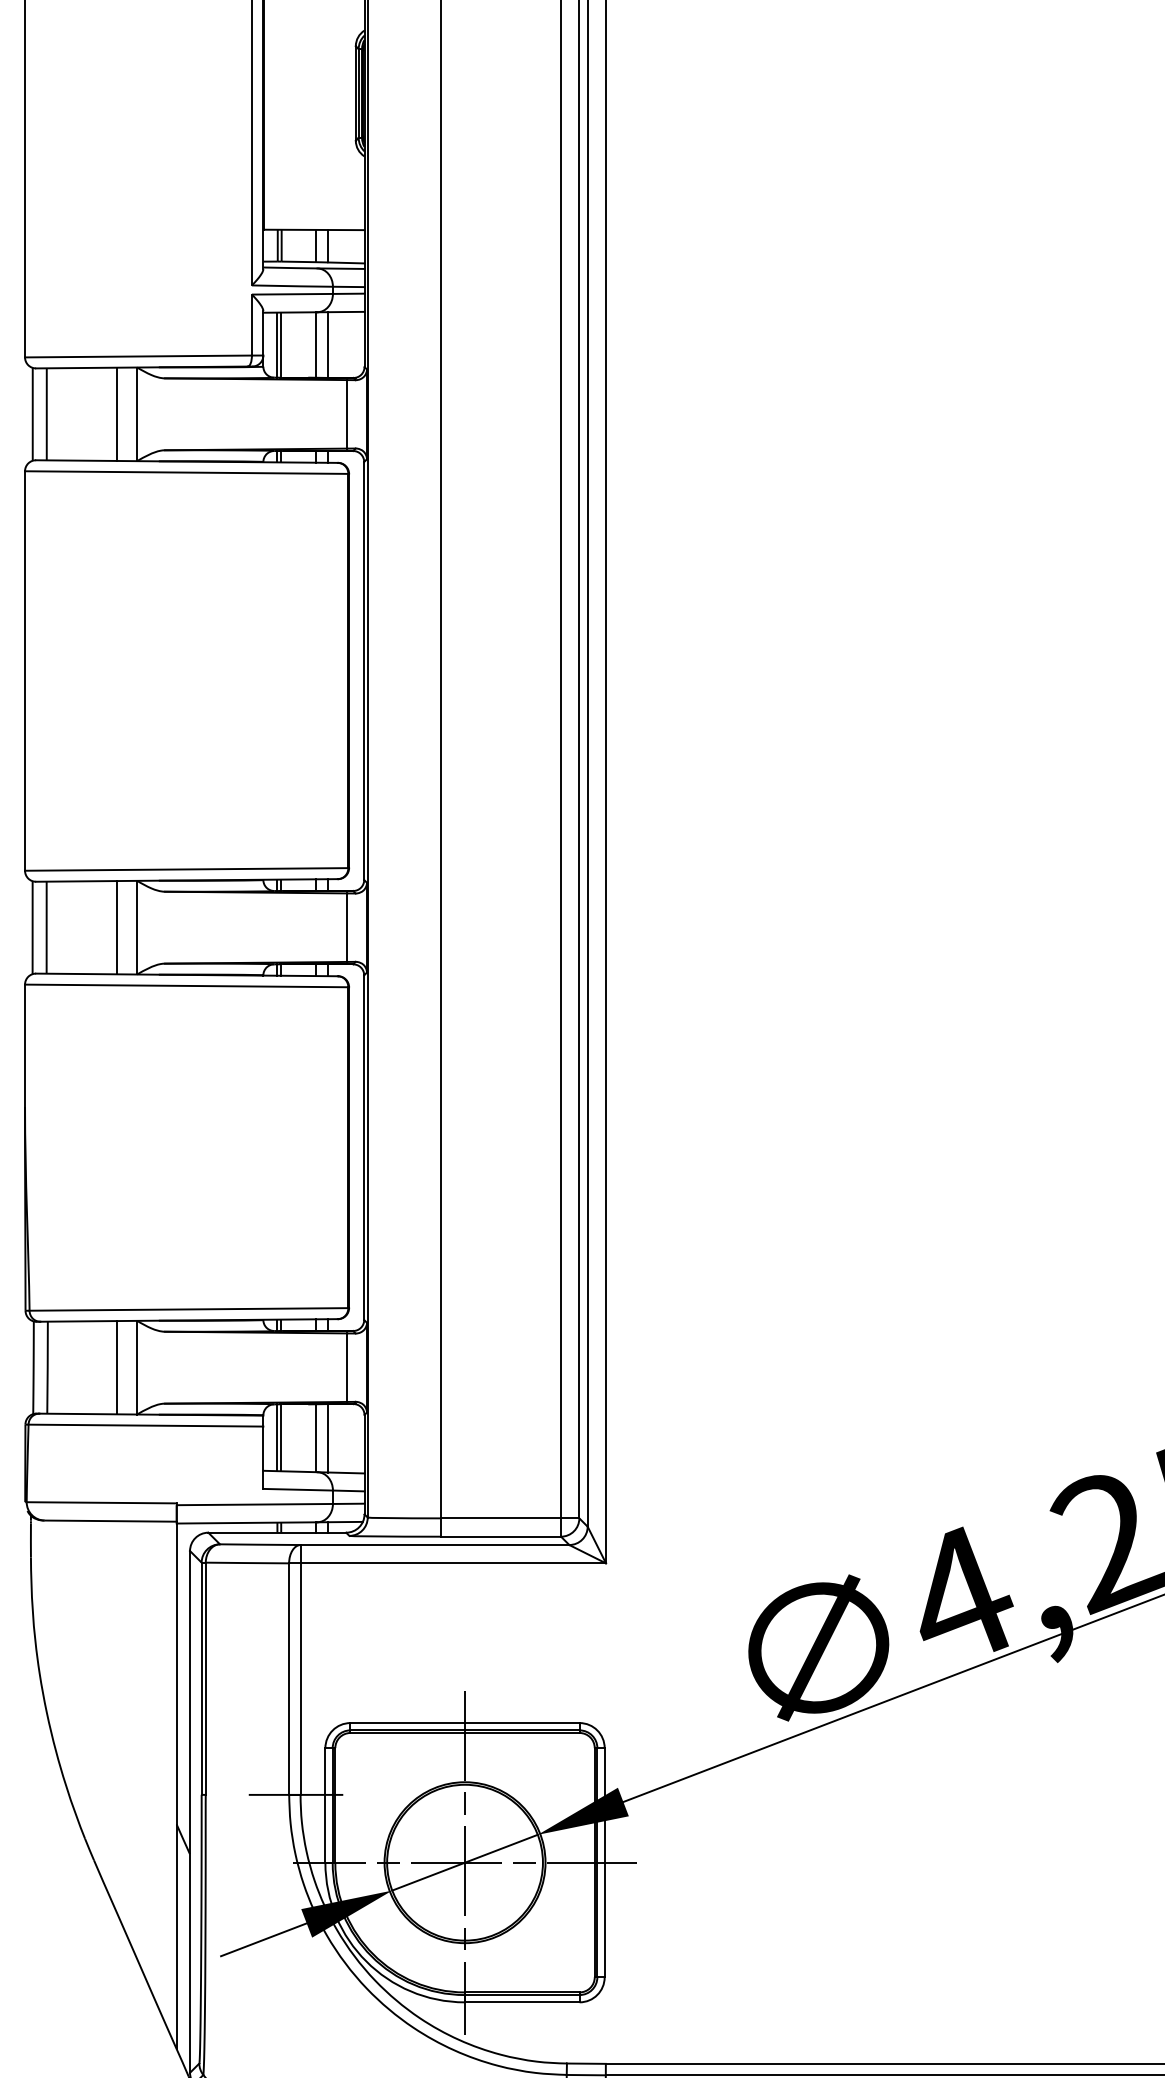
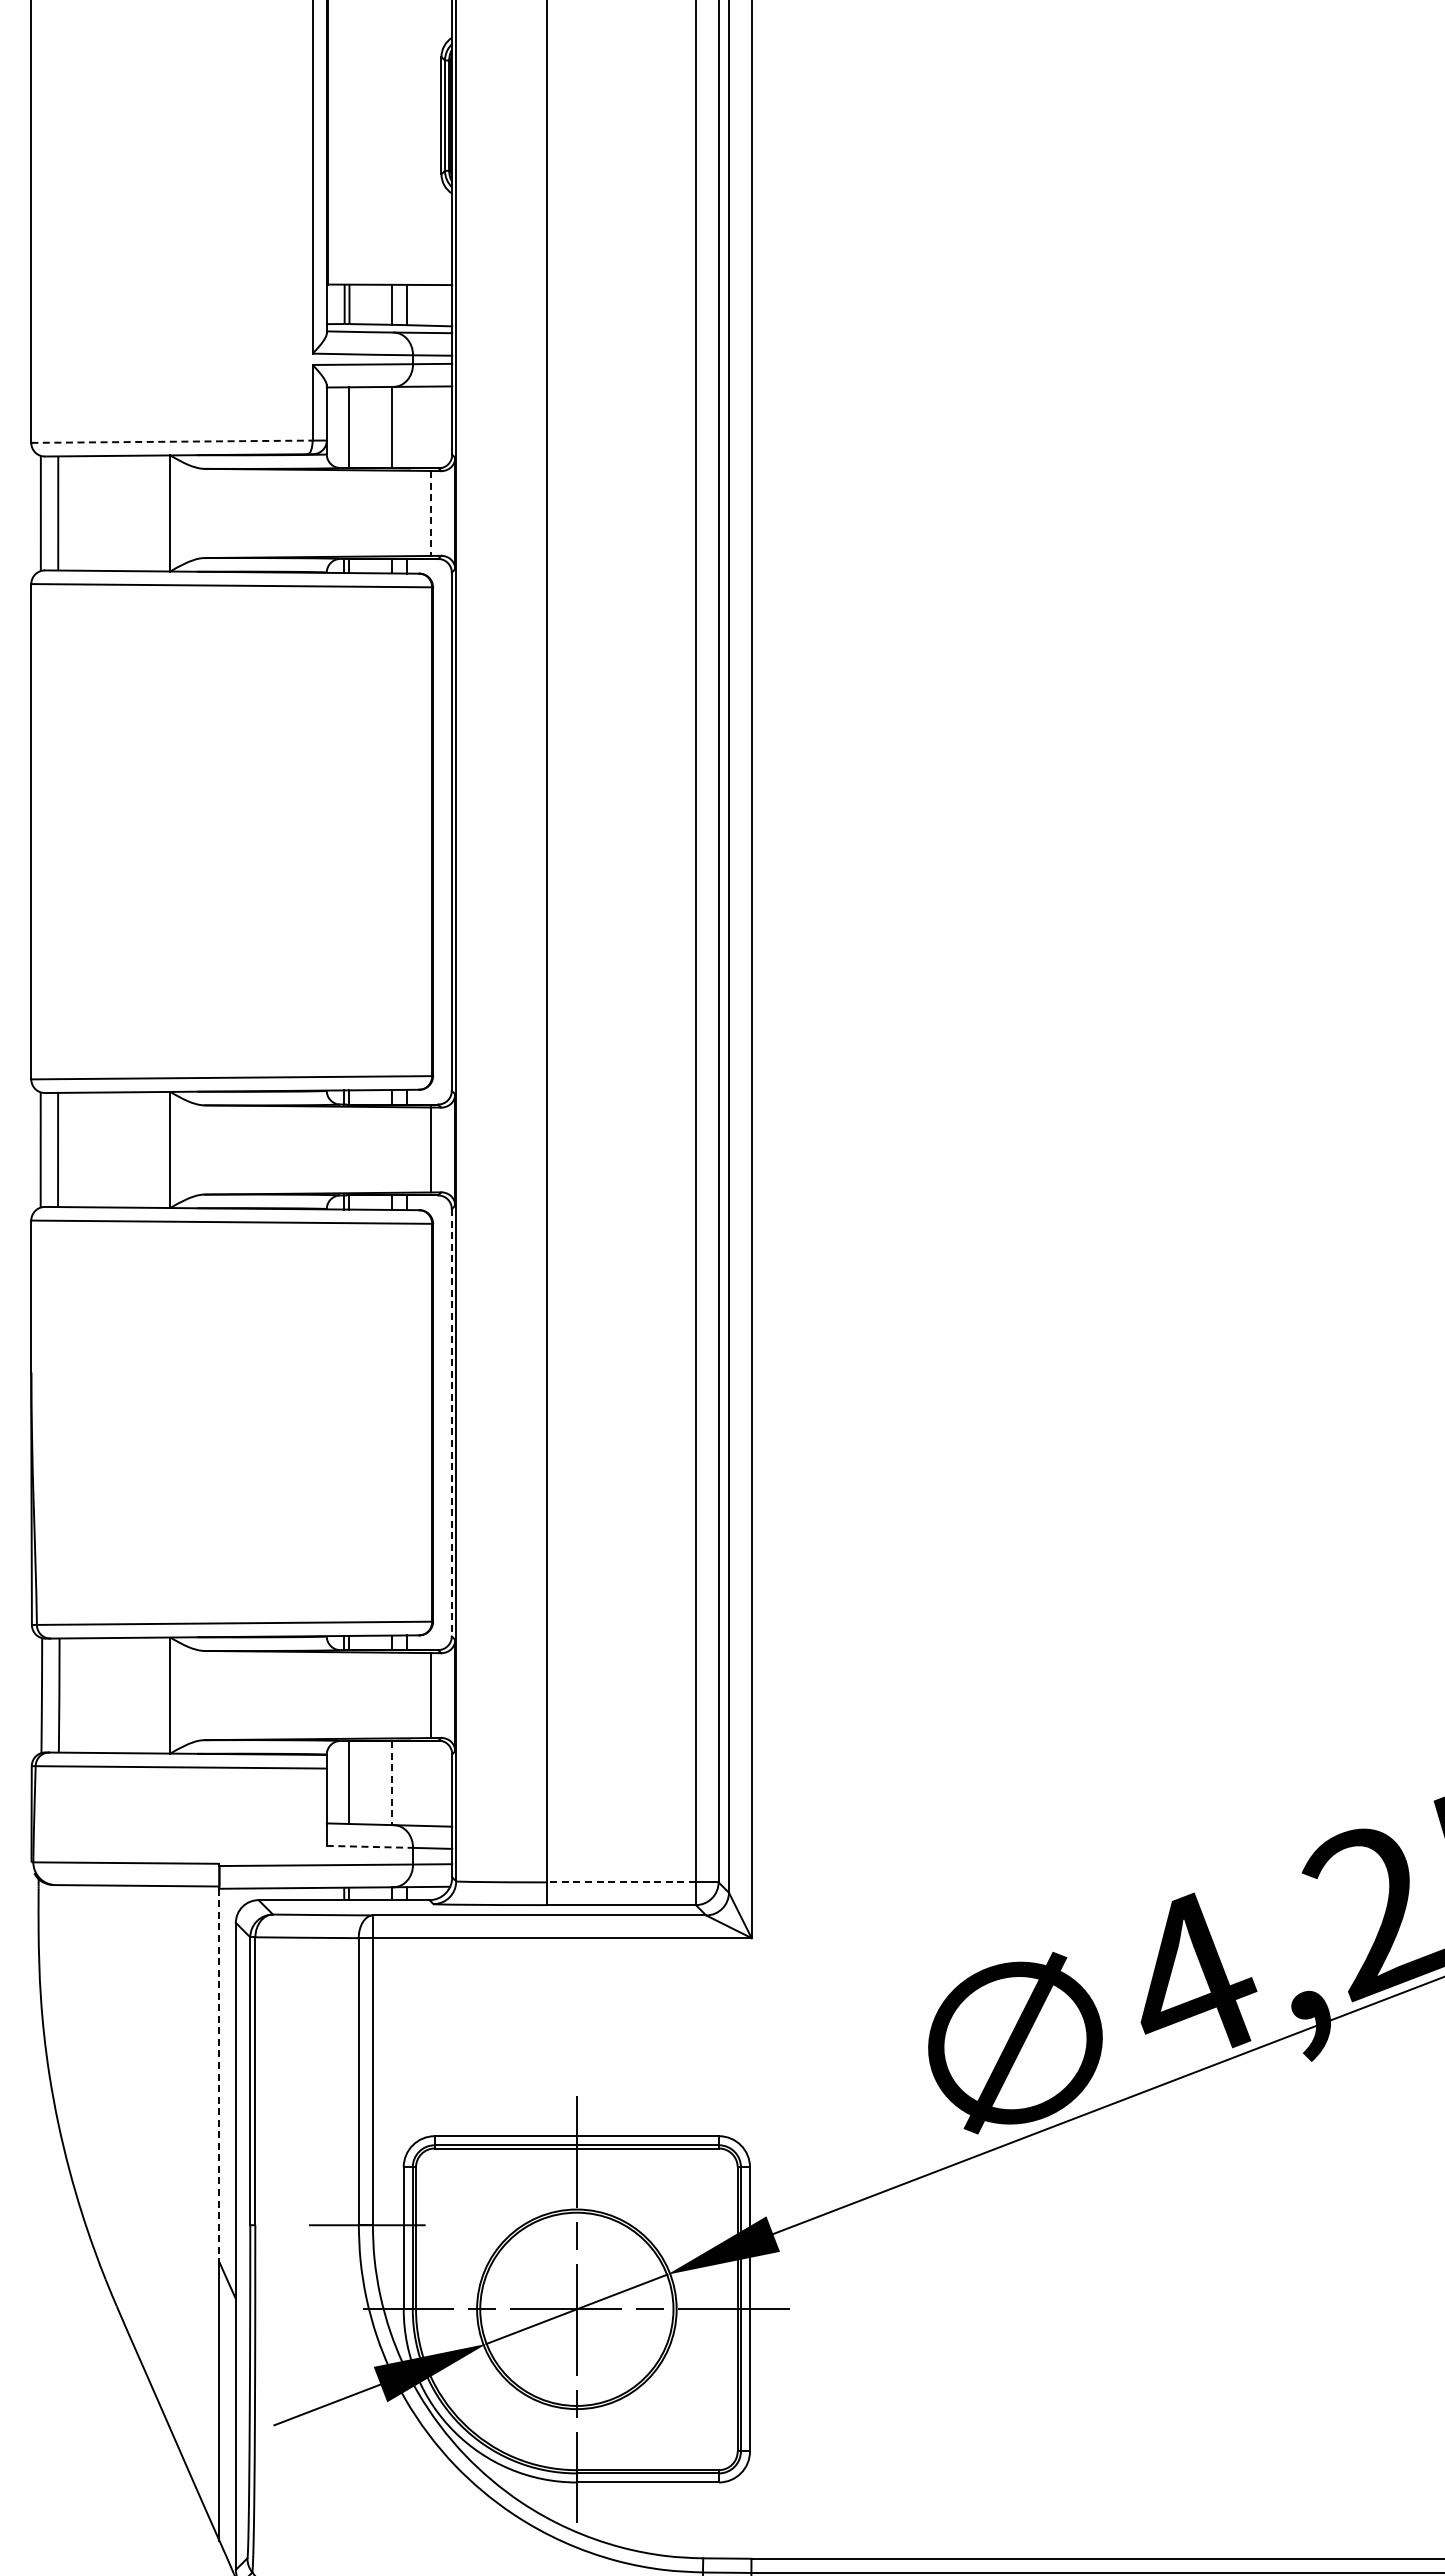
line: (277, 345) -> (344, 427), removed
line: (328, 345) -> (407, 427), removed
line: (138, 356) -> (171, 441), solid -> dashed
line: (116, 414) -> (144, 513), removed
line: (347, 414) -> (430, 513), solid -> dashed
line: (116, 927) -> (144, 1149), removed
line: (363, 1147) -> (451, 1422), solid -> dashed
line: (116, 1367) -> (144, 1695), removed
line: (277, 1437) -> (344, 1782), removed
line: (315, 1438) -> (391, 1783), solid -> dashed
line: (328, 1438) -> (407, 1783), removed
line: (298, 1489) -> (370, 1846), solid -> dashed
line: (501, 1518) -> (621, 1882), solid -> dashed
line: (176, 1674) -> (219, 2075), solid -> dashed

